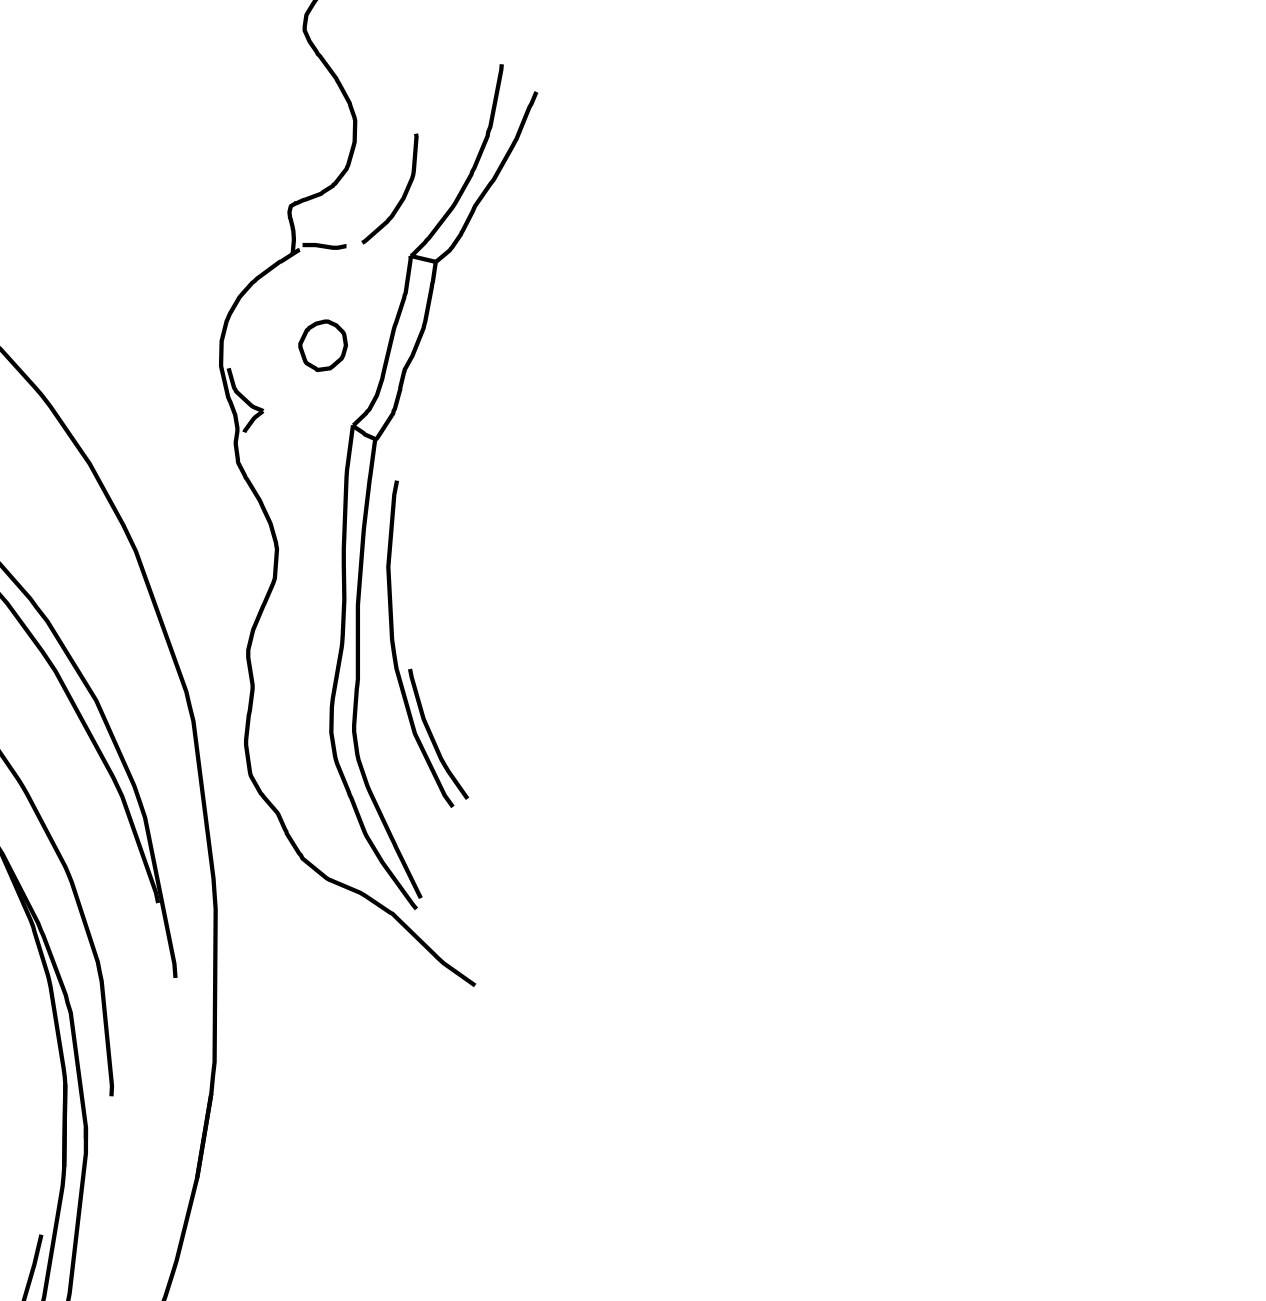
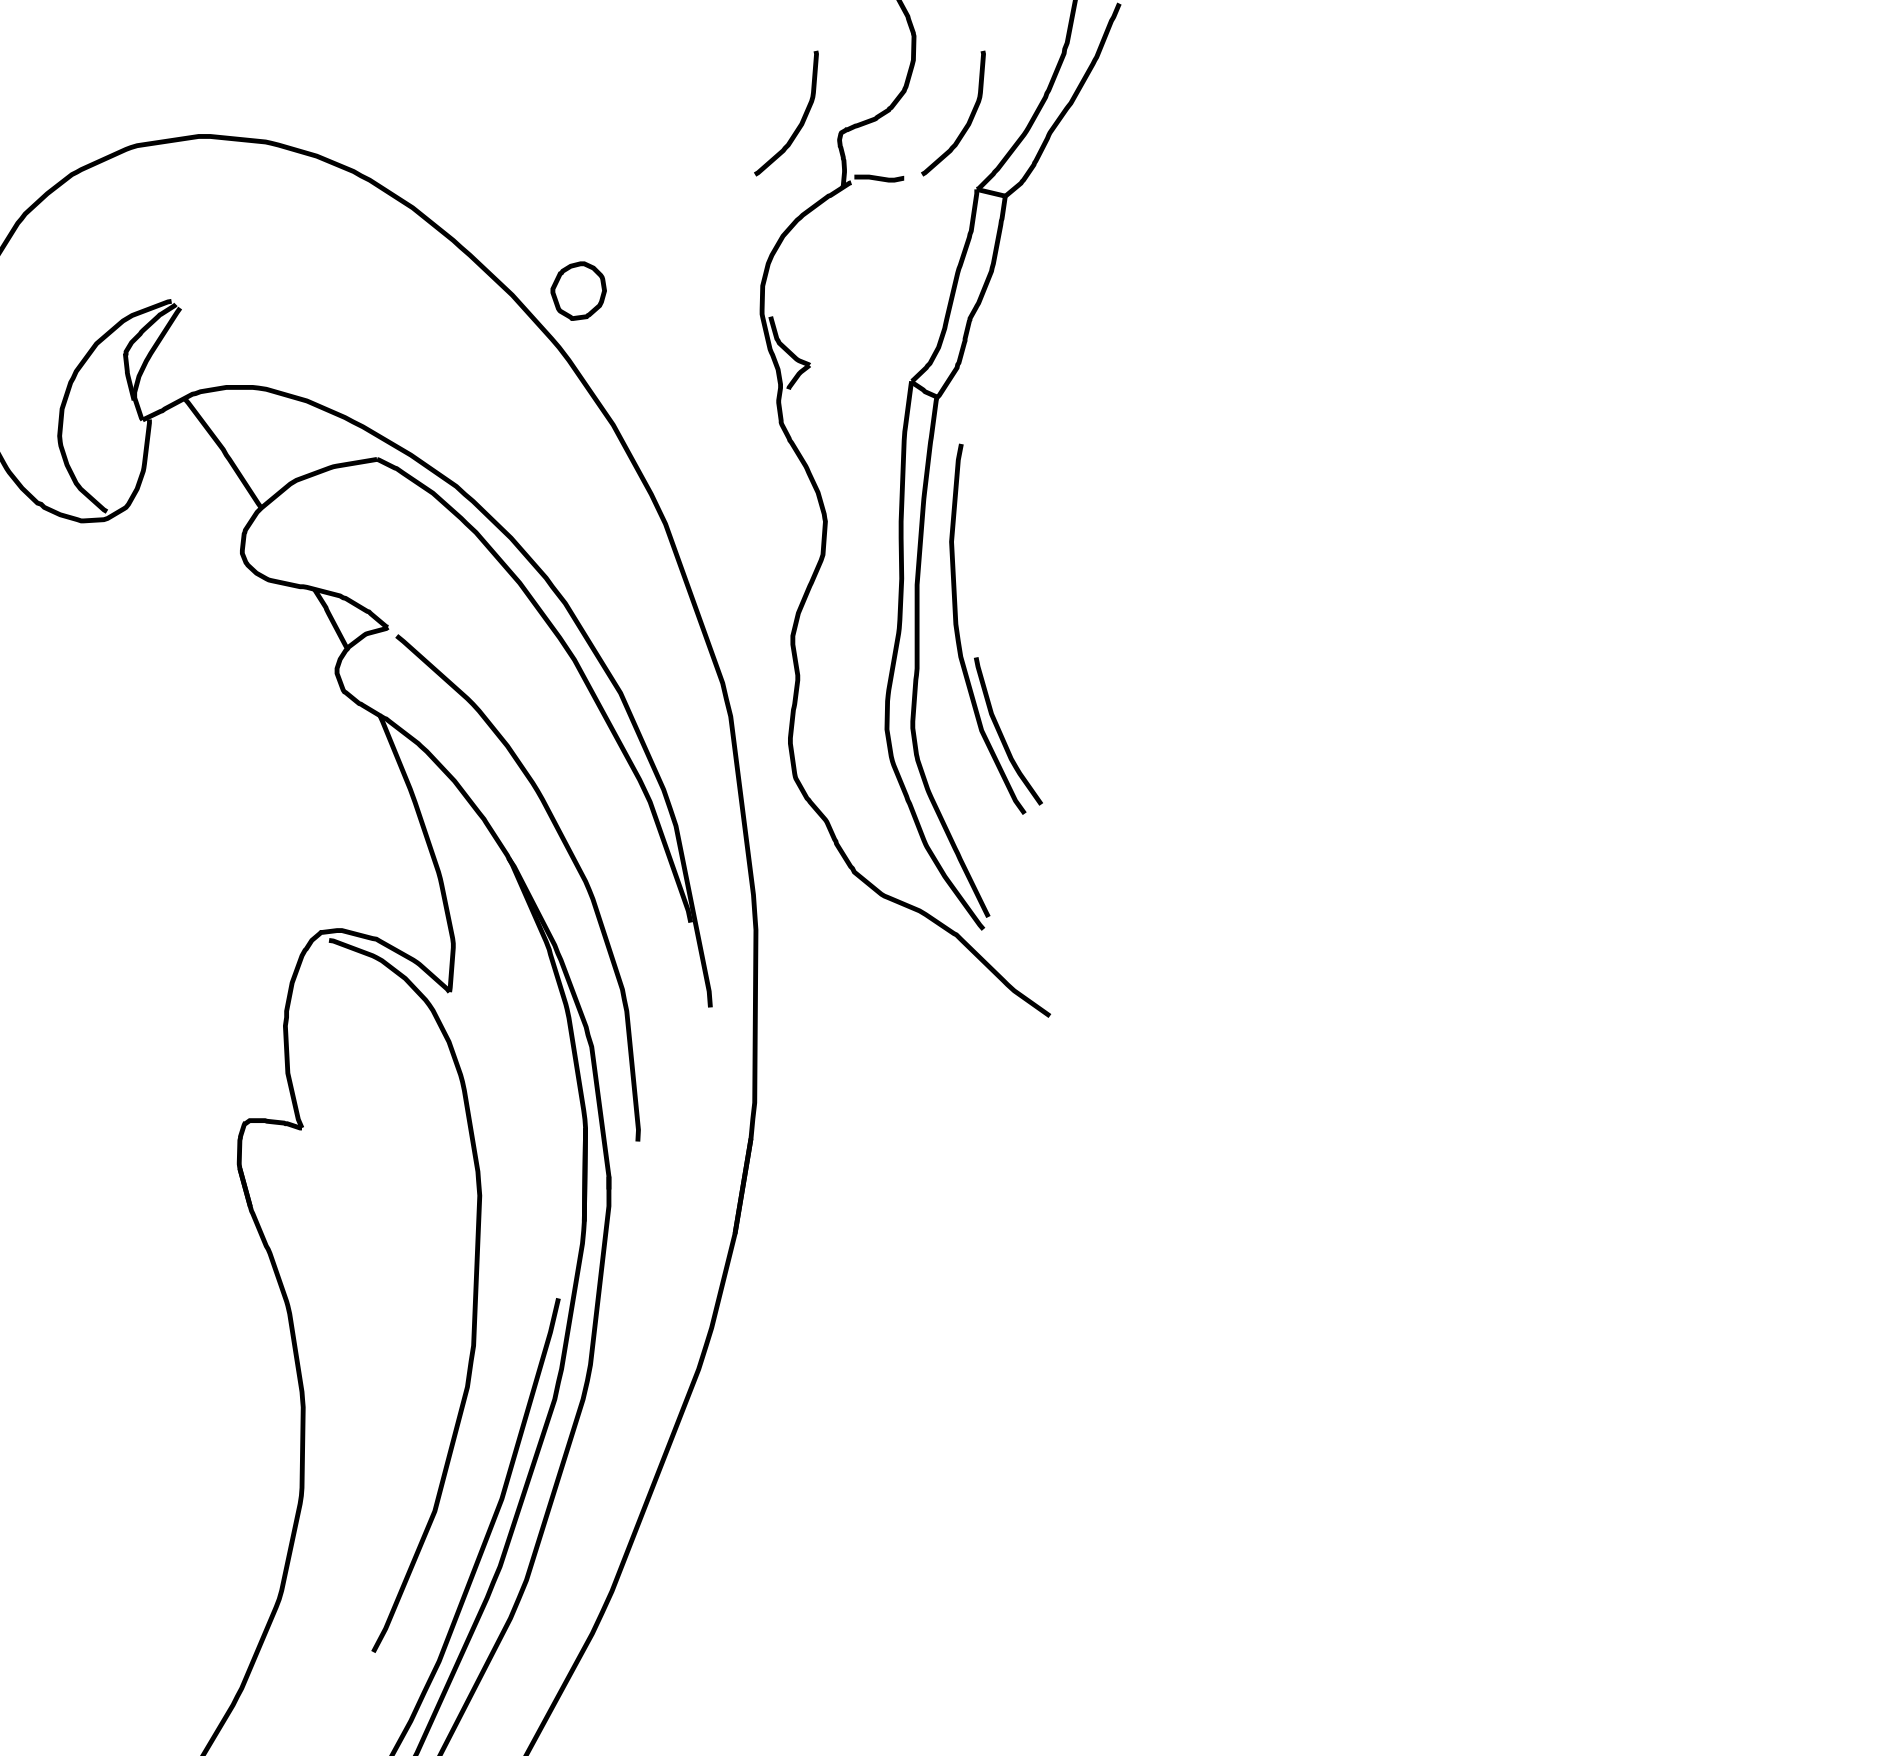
curve: (255, 195) -> (800, 120), added
part: (322, 345) -> (578, 290), moved

